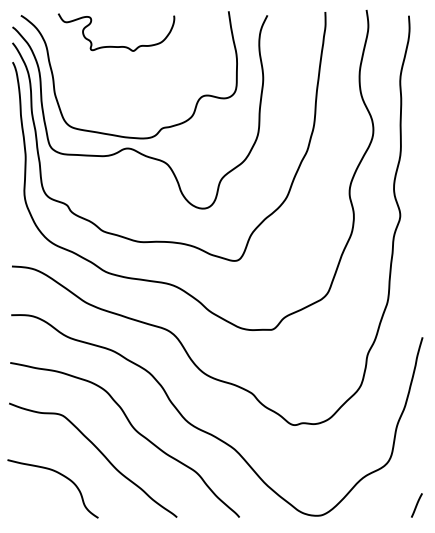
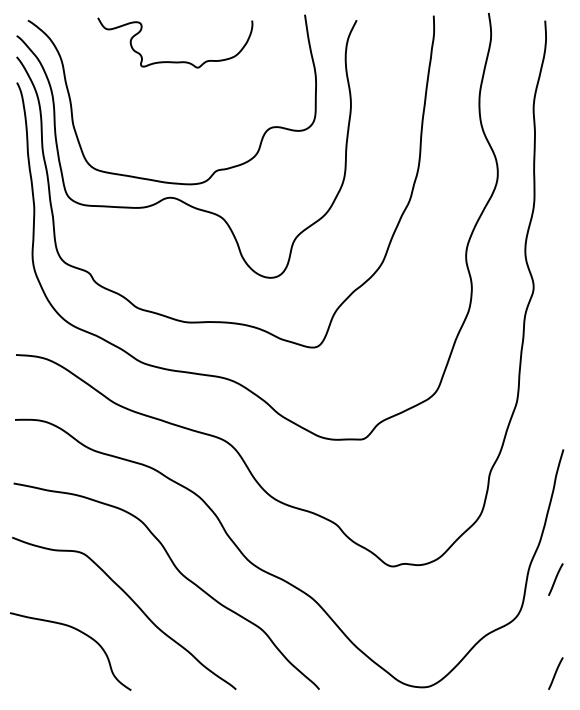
curve: (116, 46) -> (175, 61), moved
line: (416, 434) -> (555, 579), added

